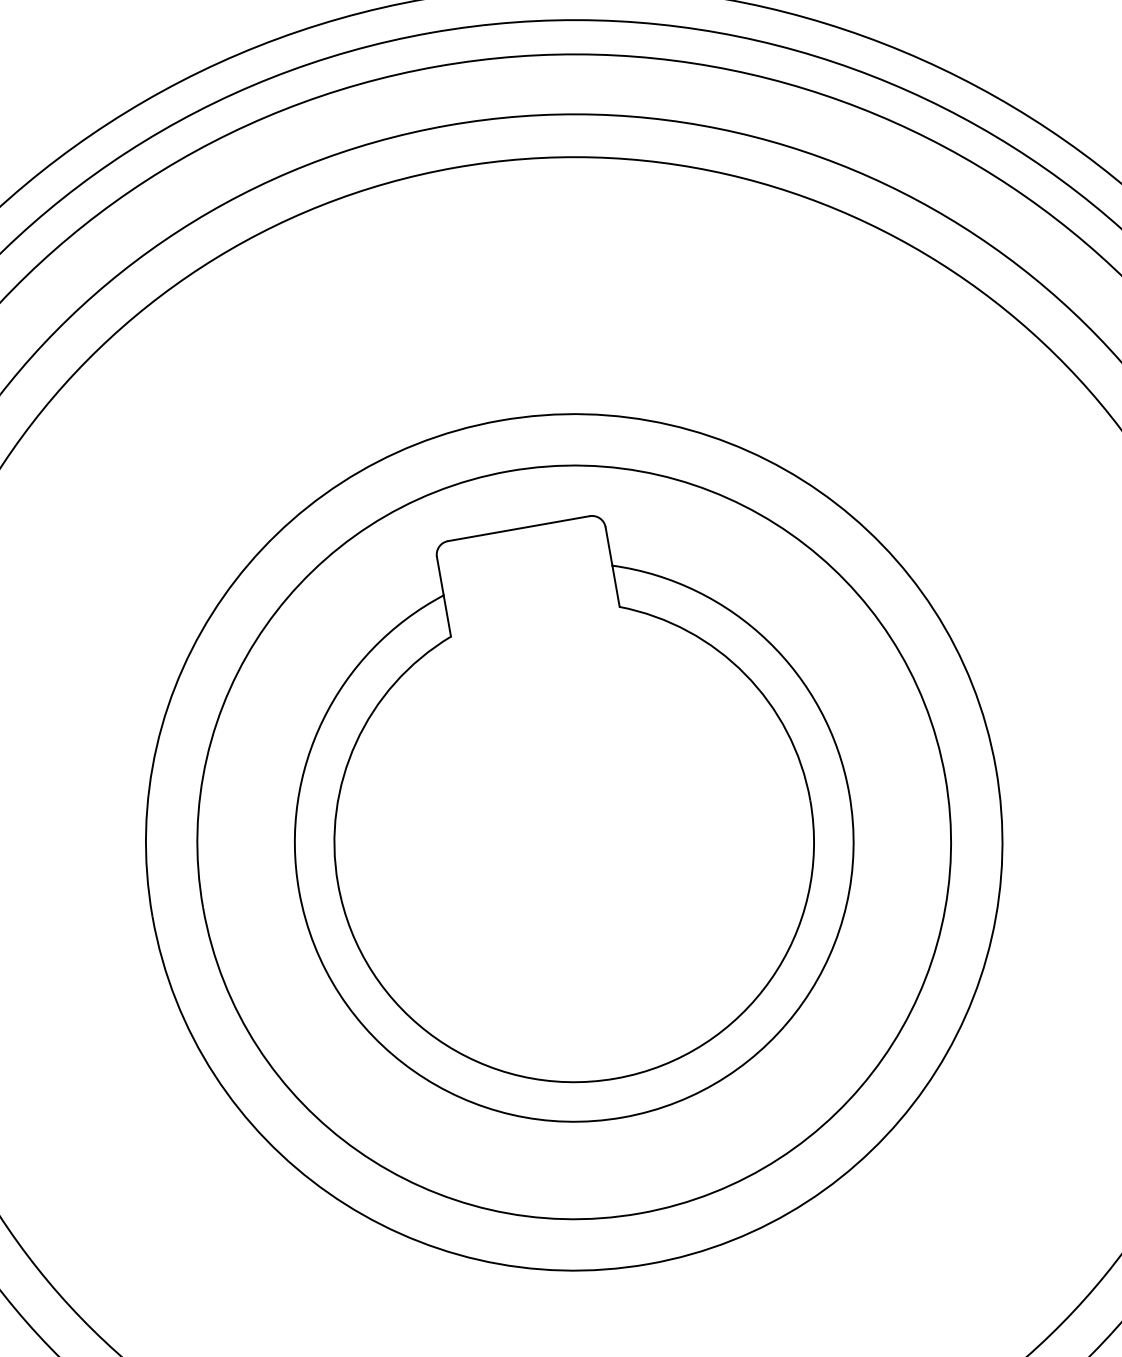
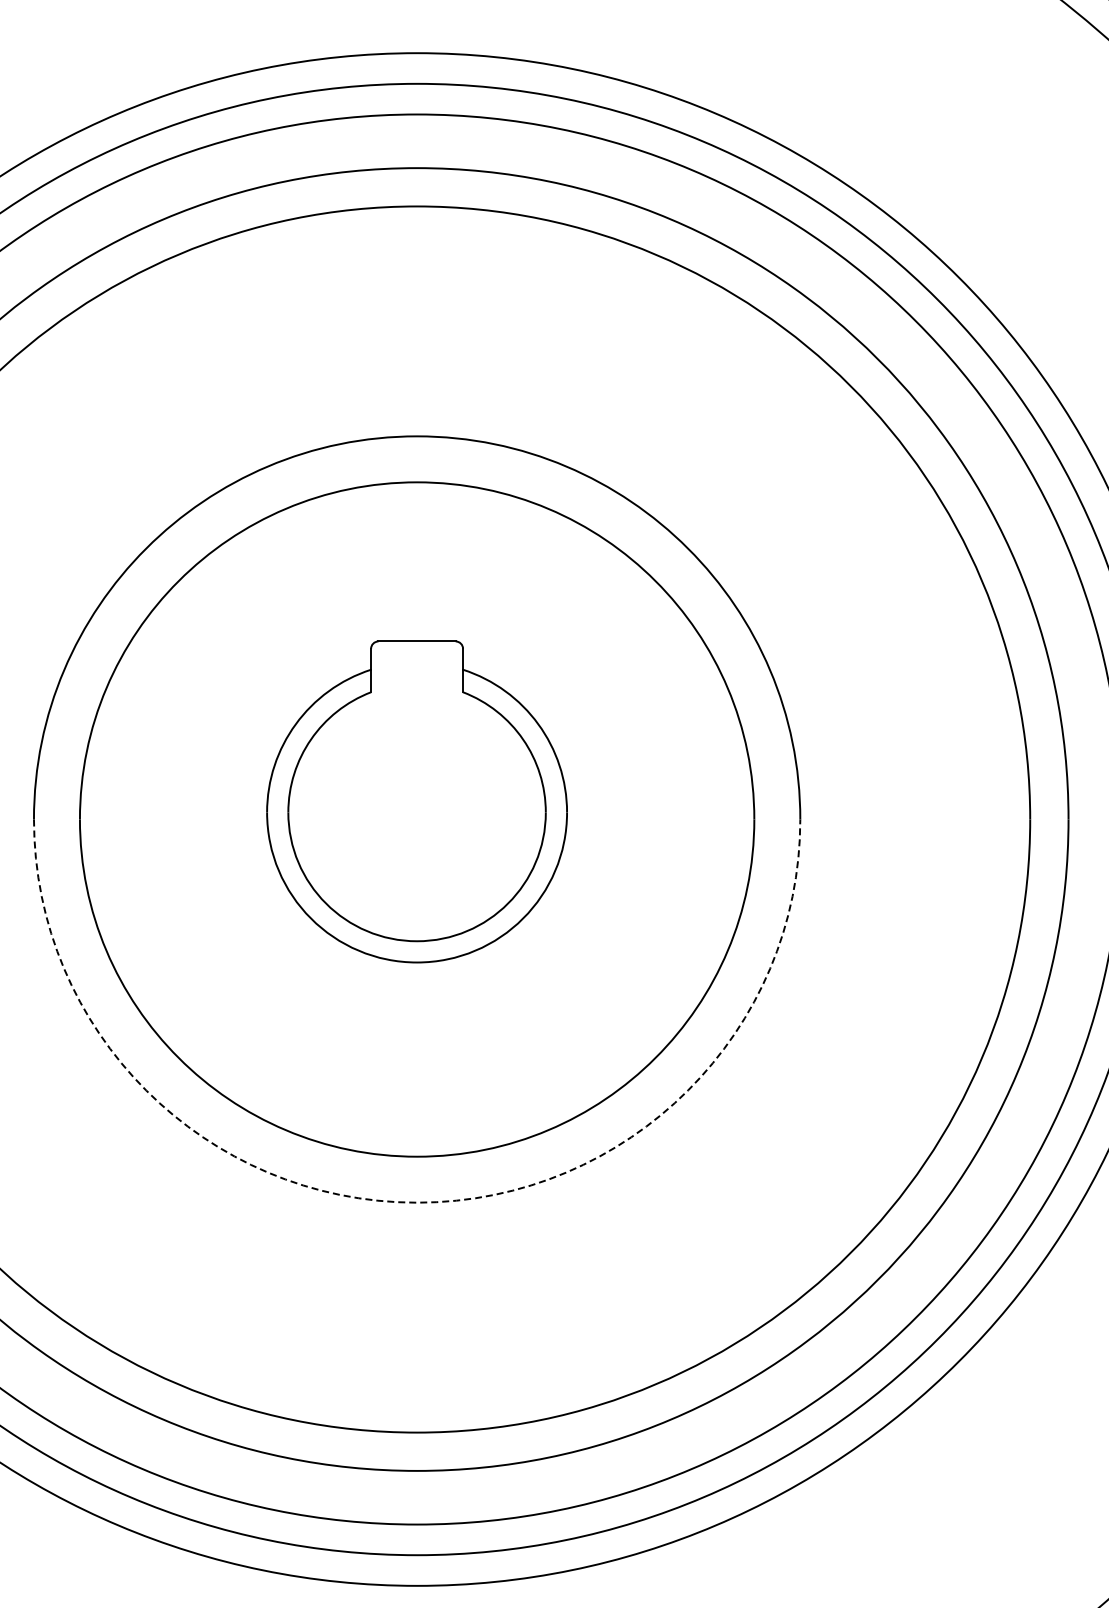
part: (570, 822) -> (416, 801), size x0.6
arc: (648, 1263) -> (417, 1202), solid -> dashed

